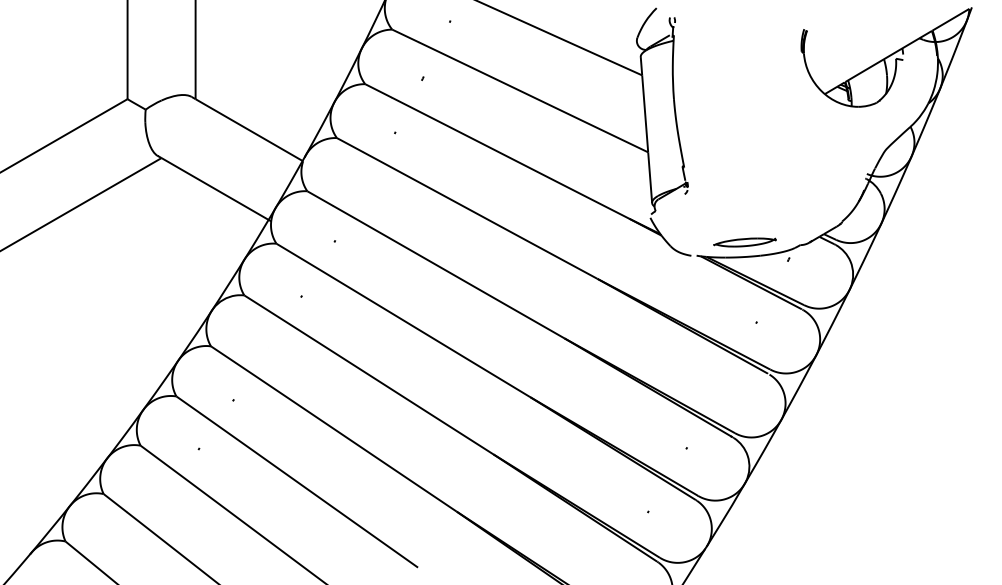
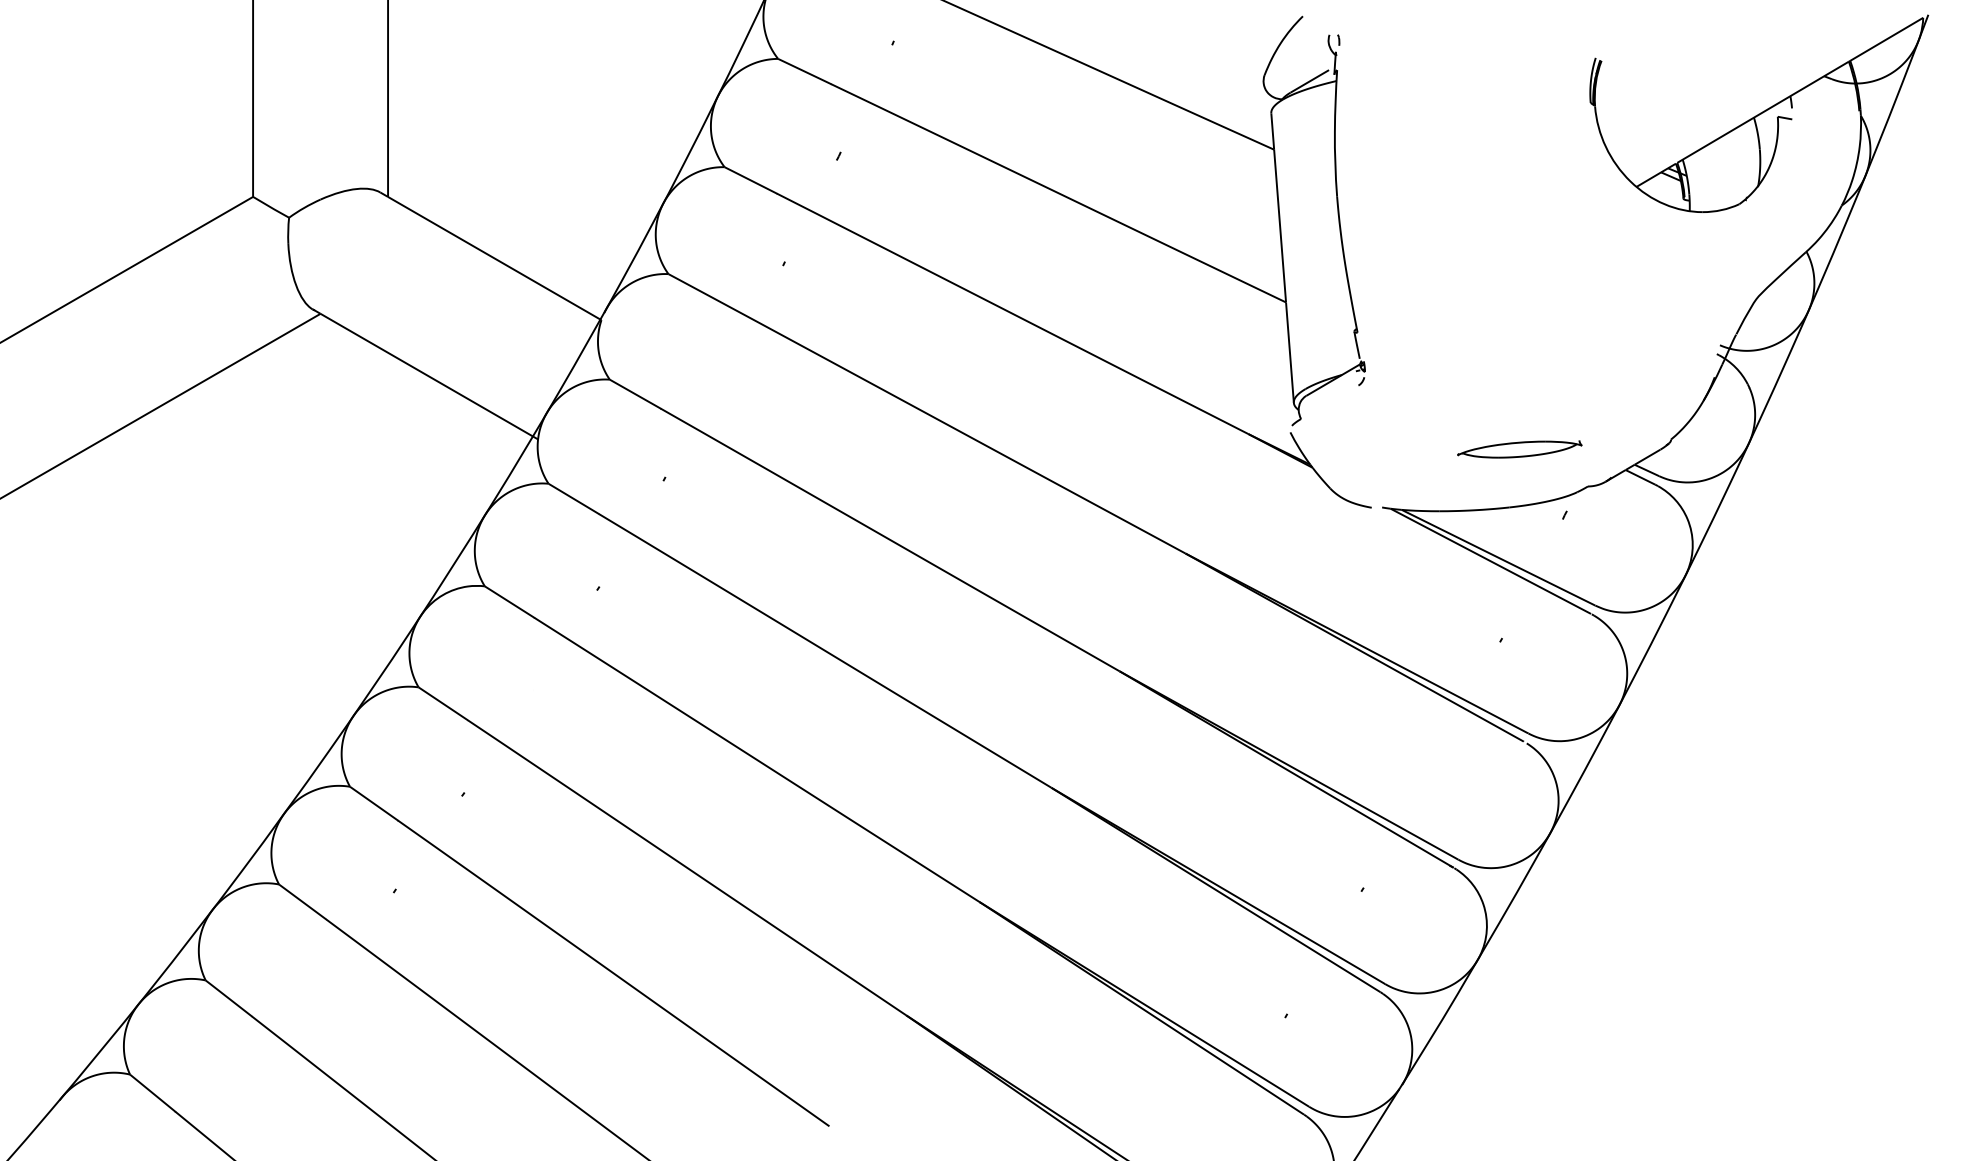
part: (744, 242) -> (1518, 449), moved

